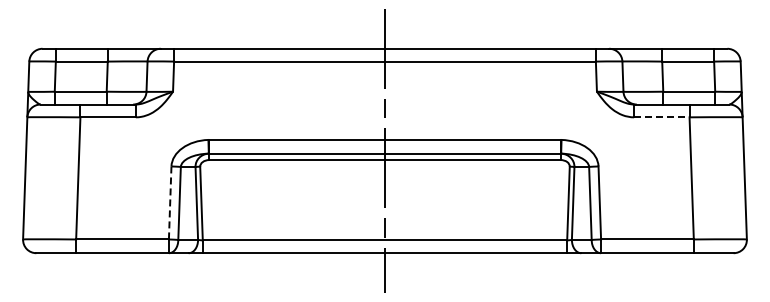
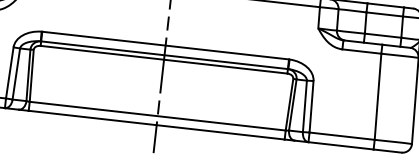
line: (661, 117) -> (361, 51), dashed -> solid
line: (170, 202) -> (10, 72), dashed -> solid

